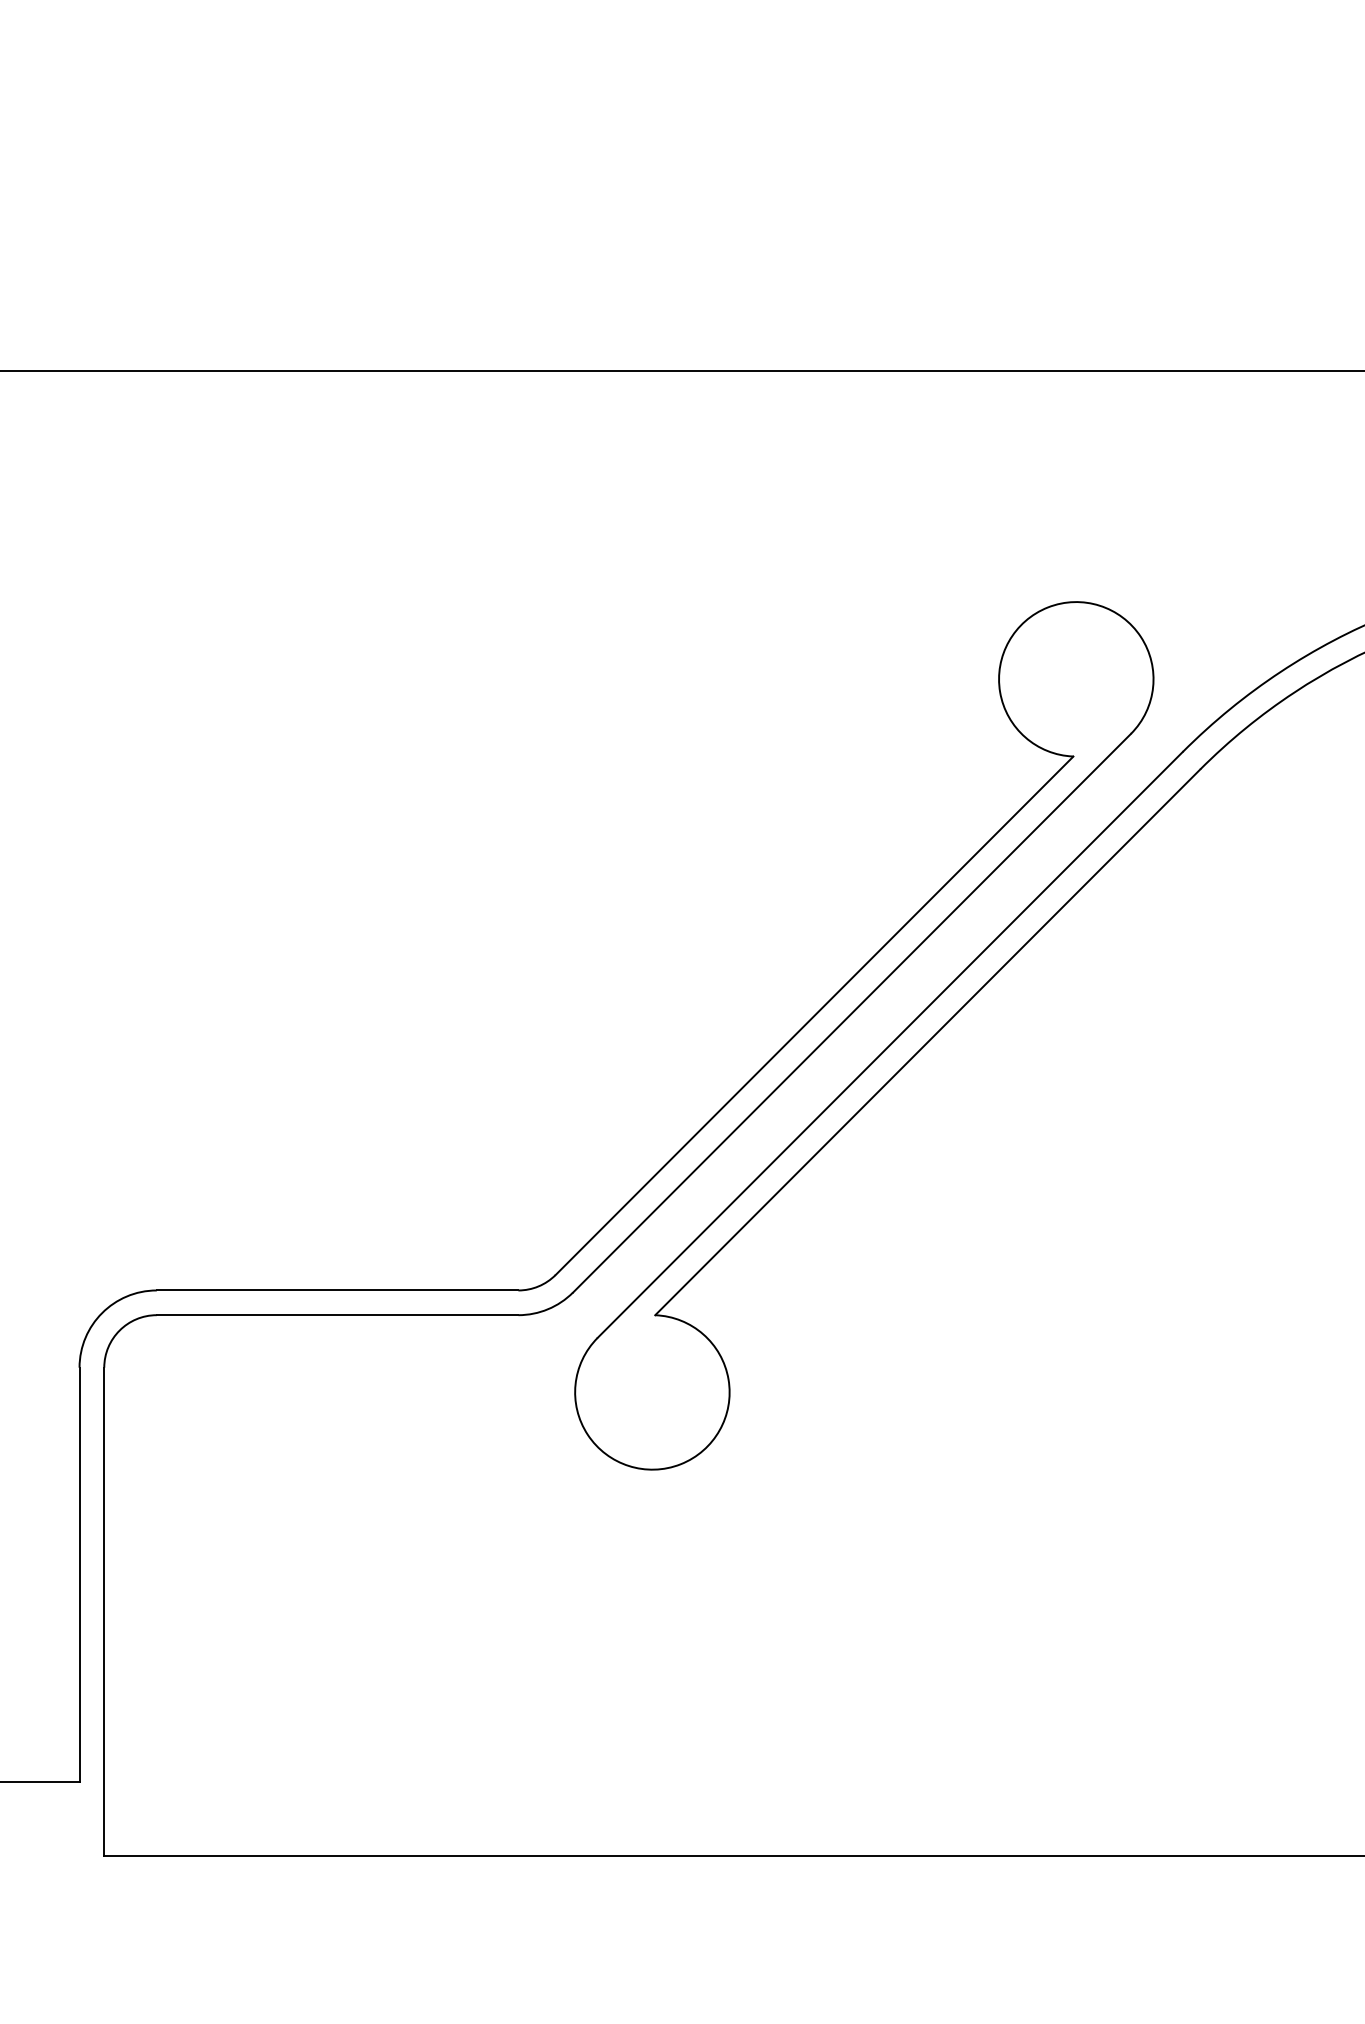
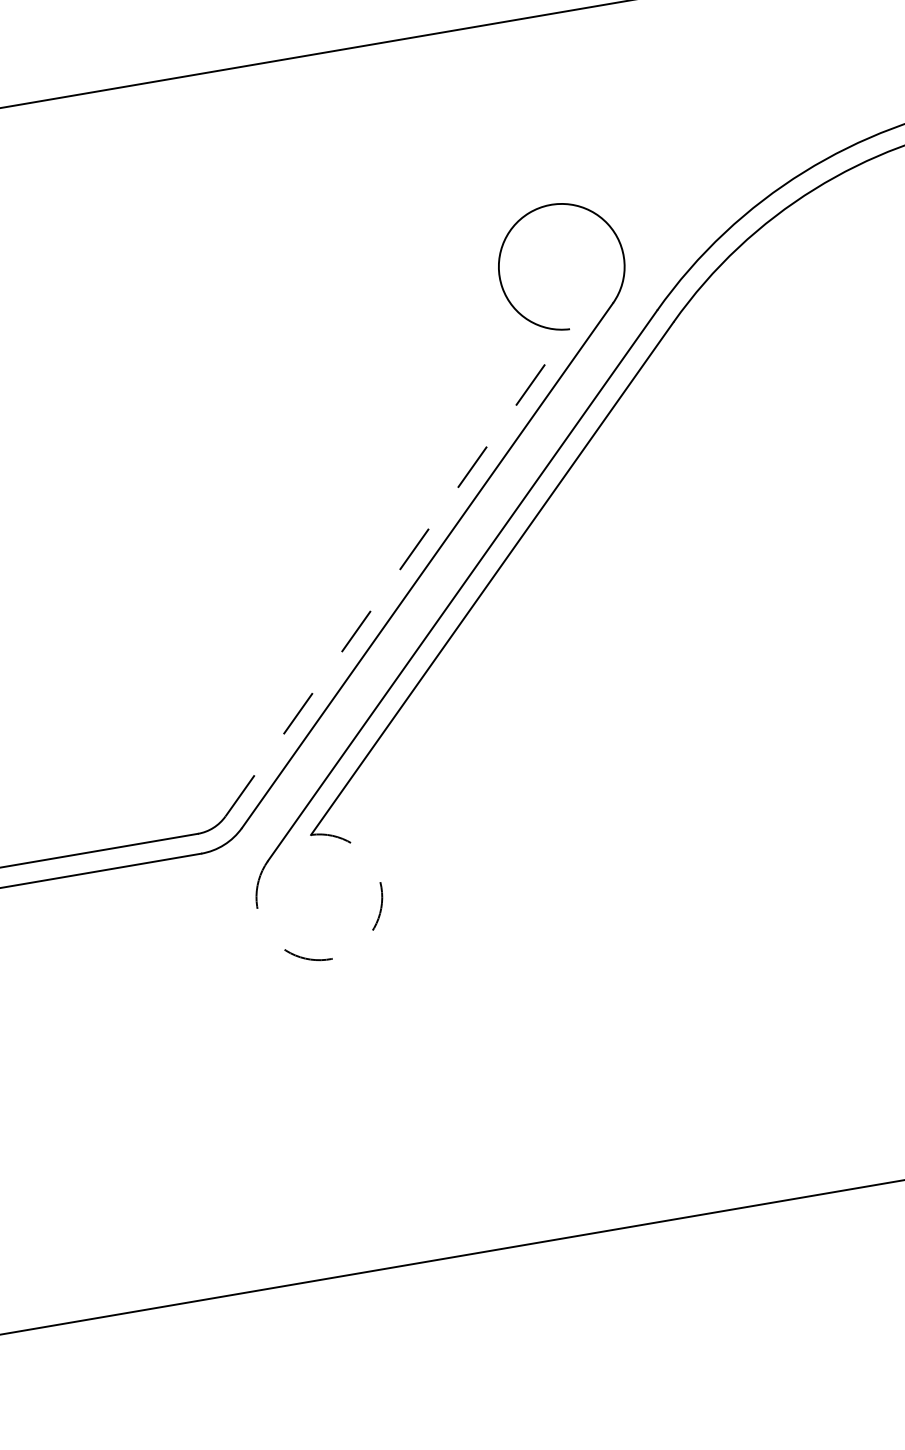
line: (814, 1015) -> (397, 572), solid -> dashed
arc: (680, 1464) -> (351, 951), solid -> dashed

